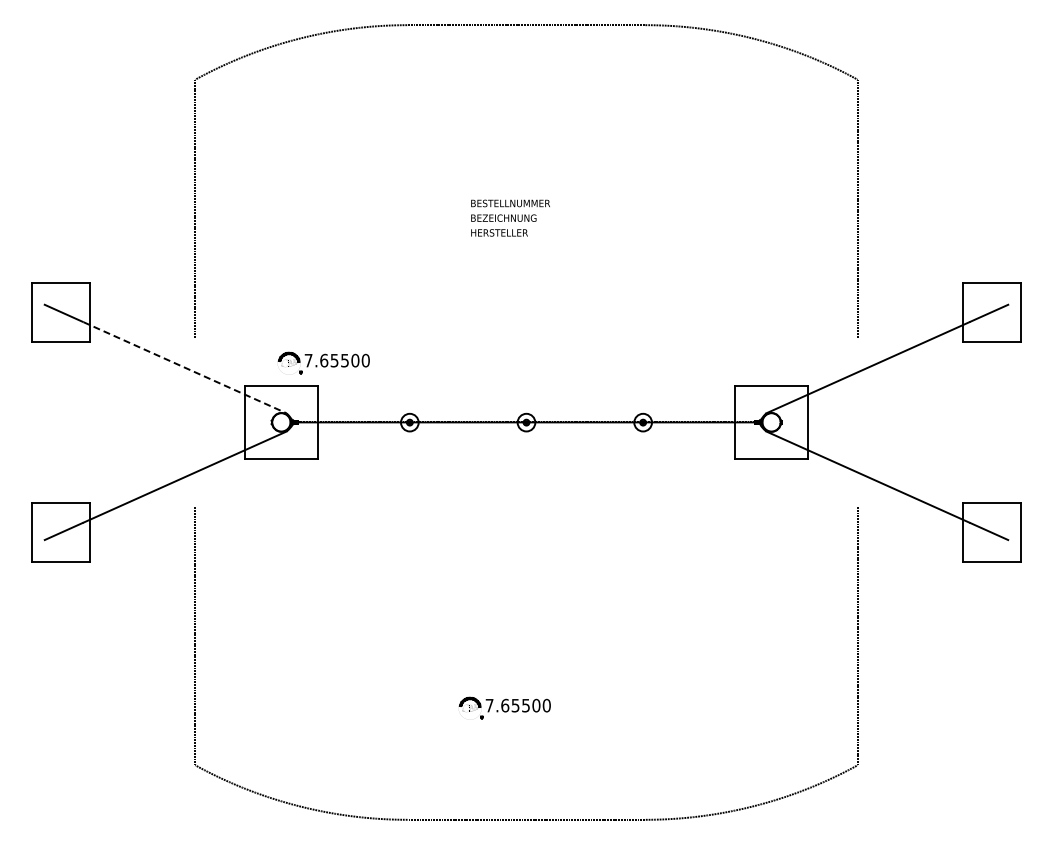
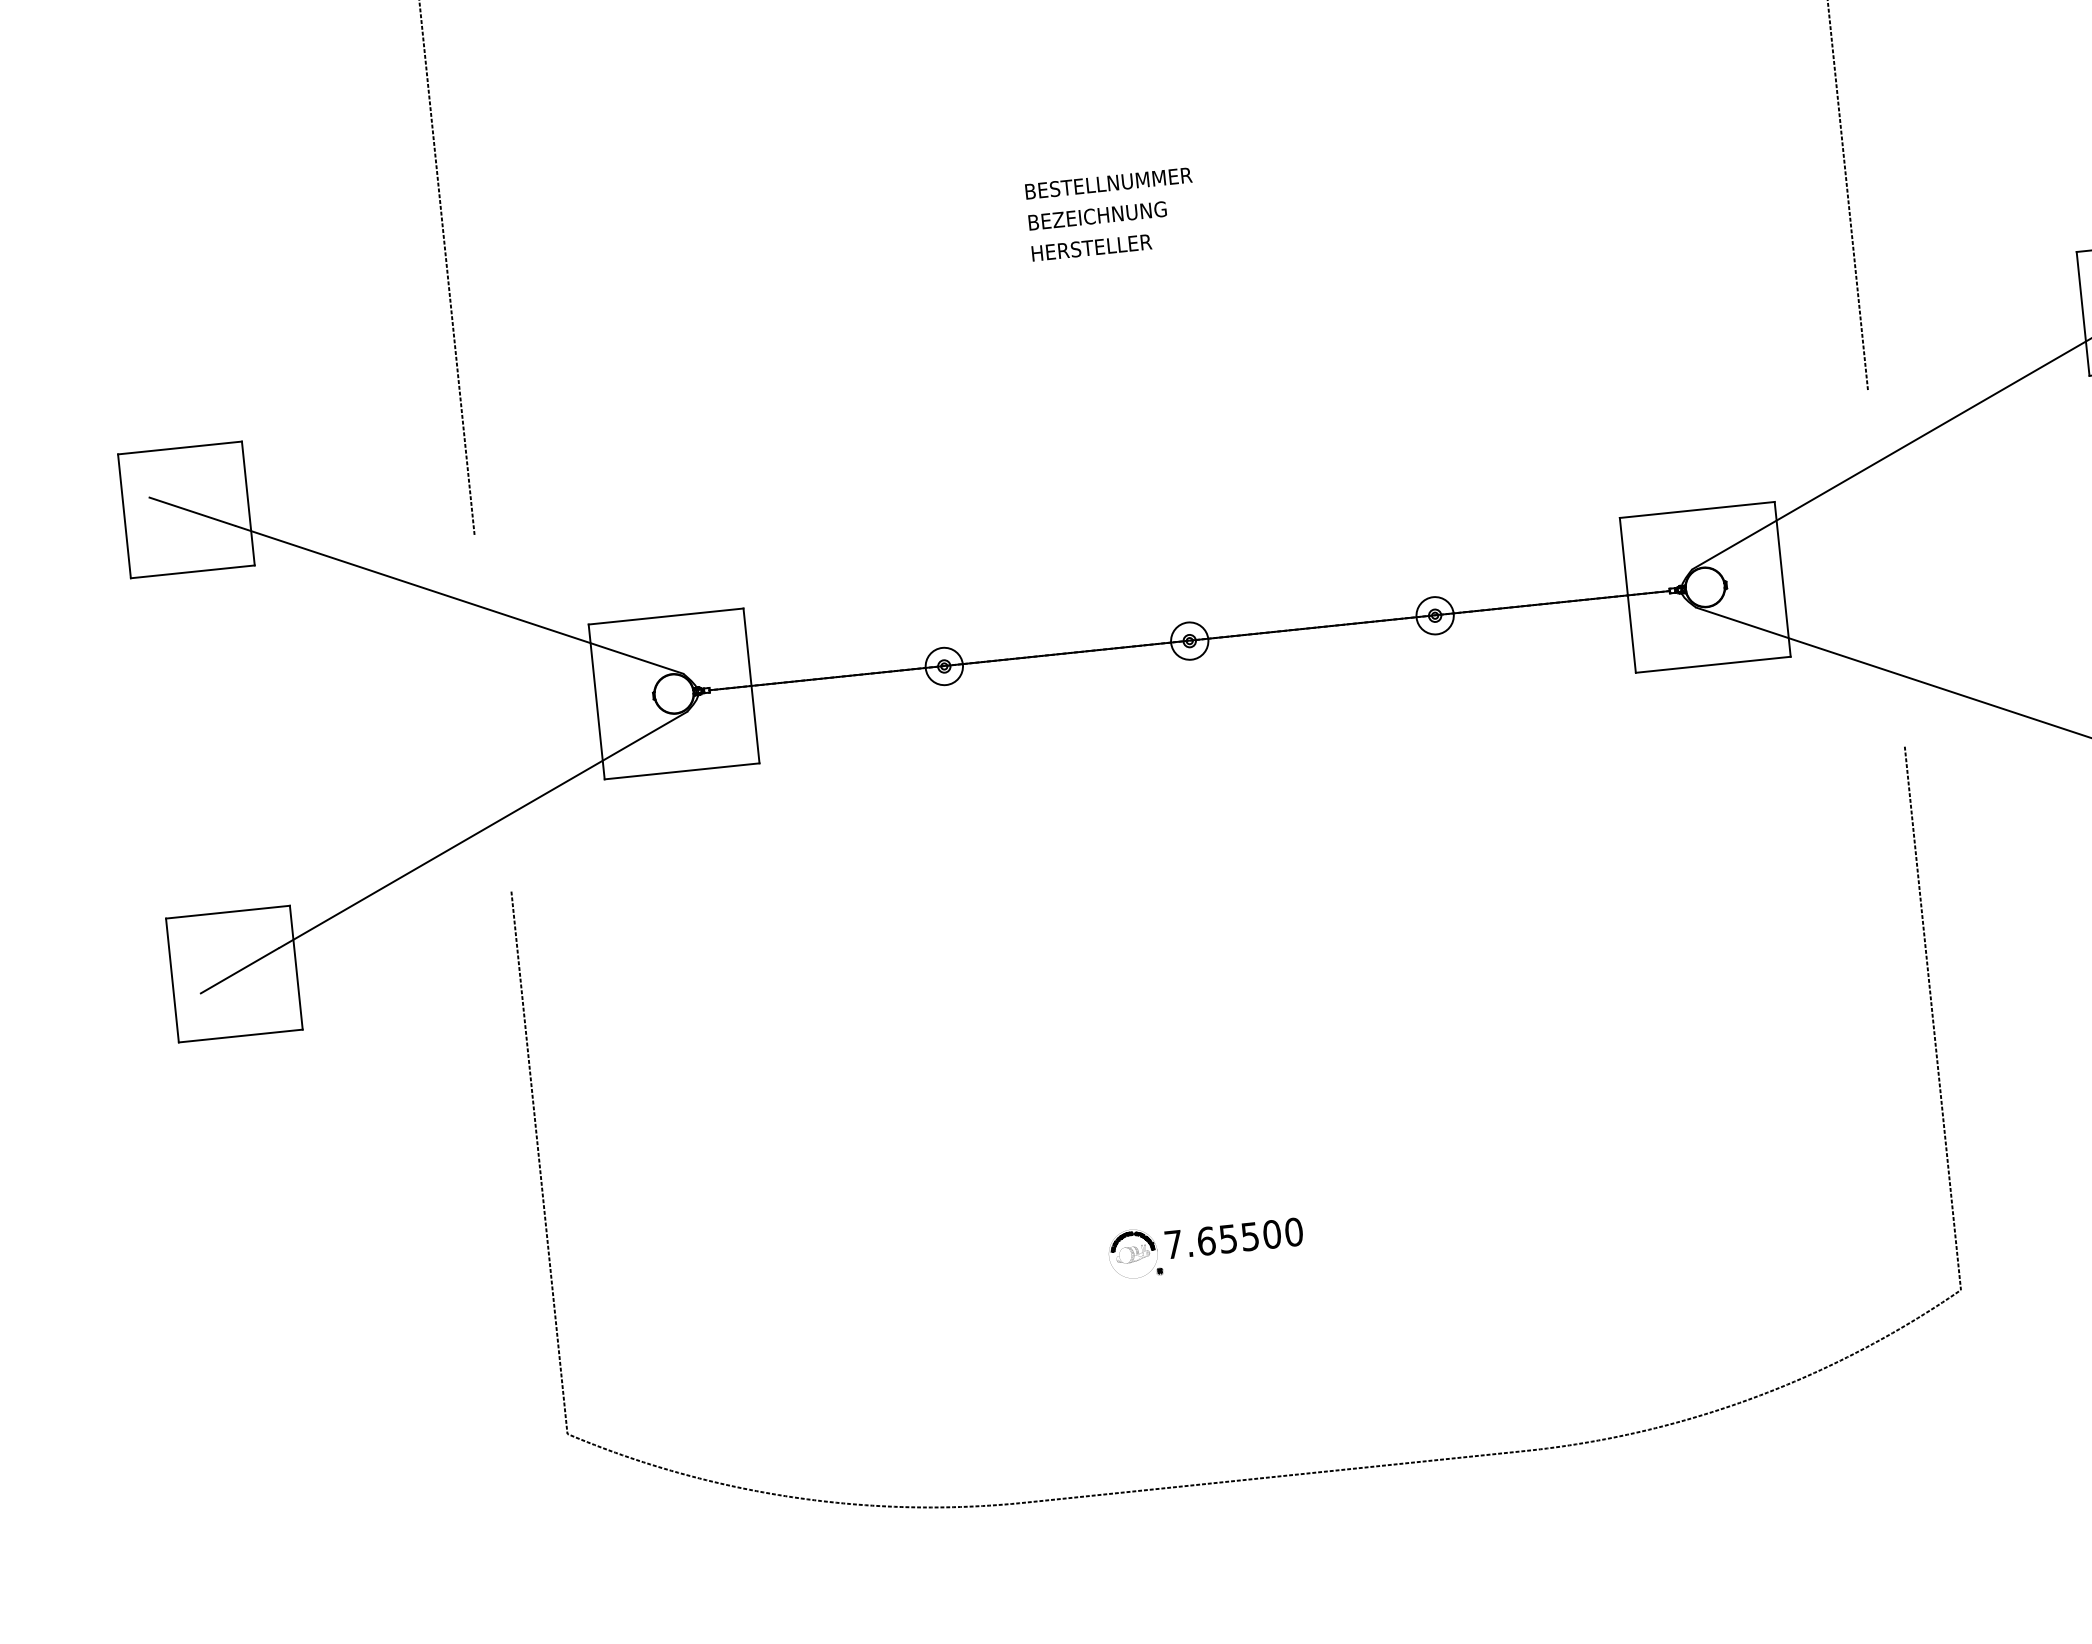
part: (323, 362) -> (749, 558), removed
line: (185, 367) -> (460, 599), dashed -> solid

